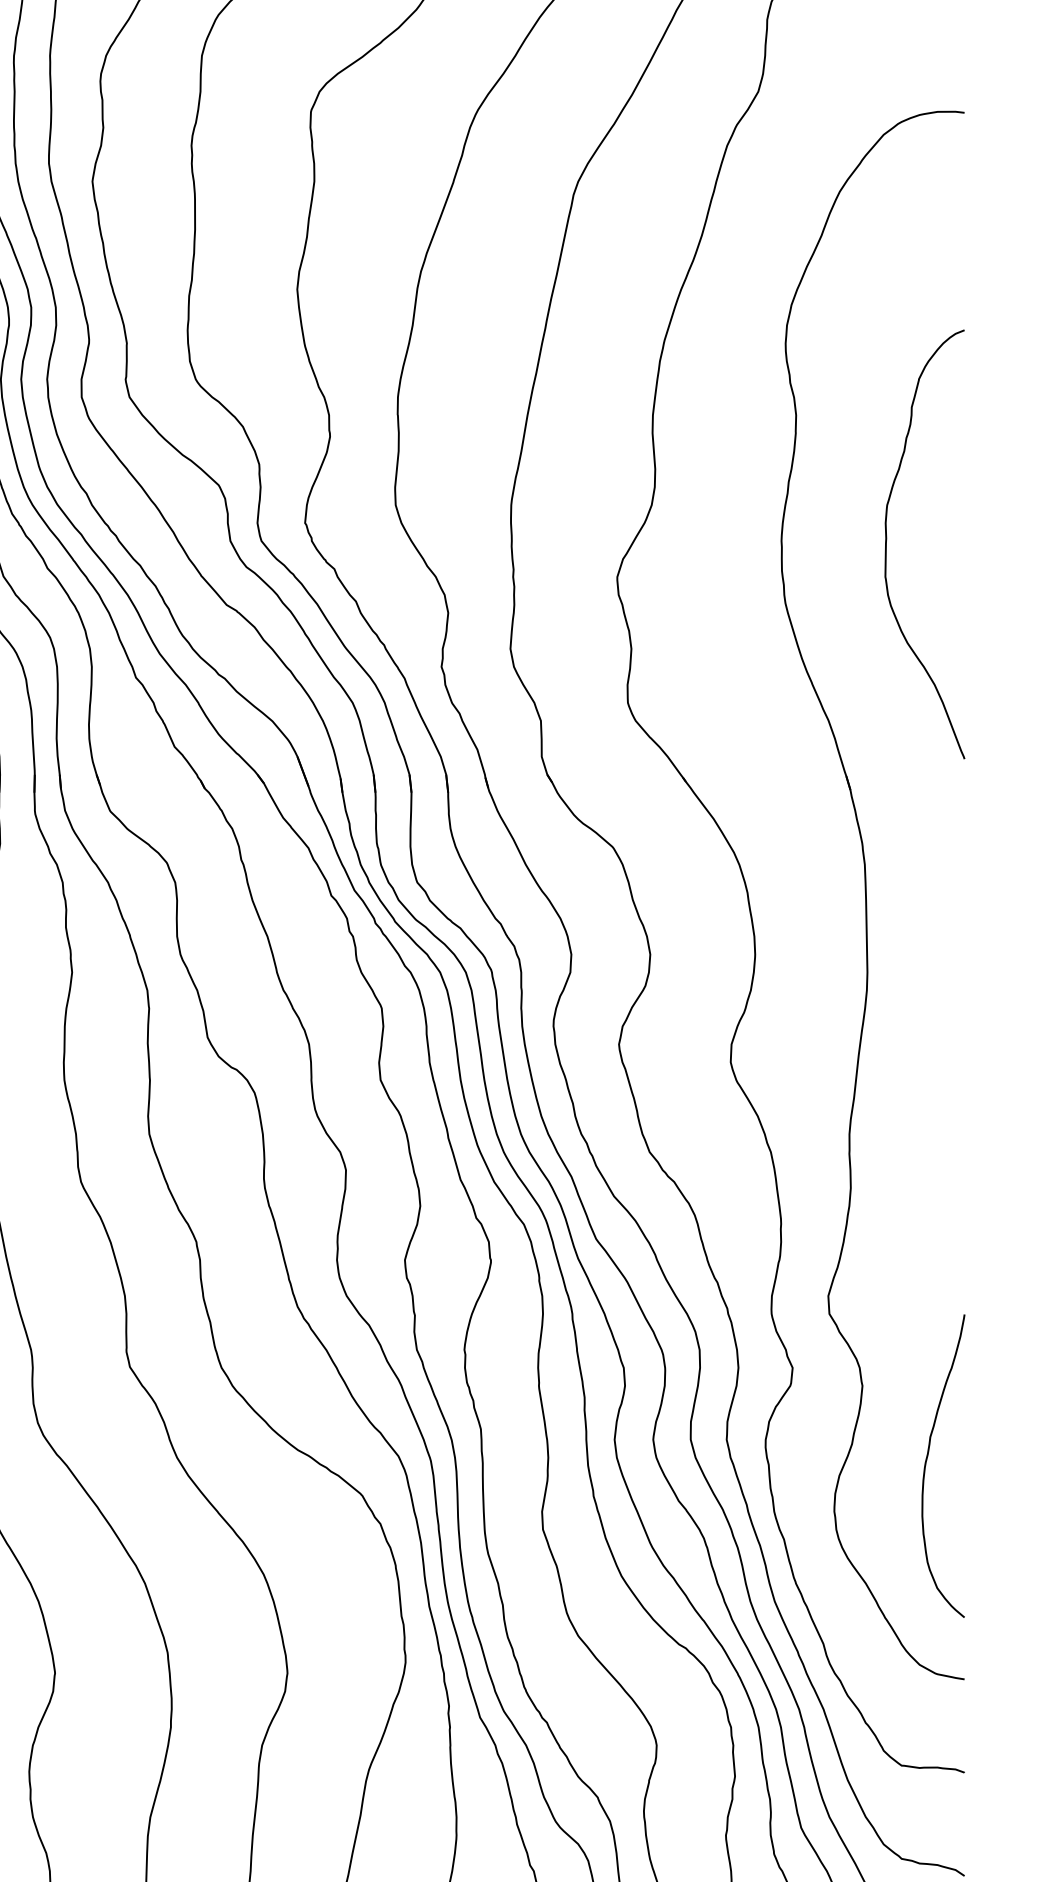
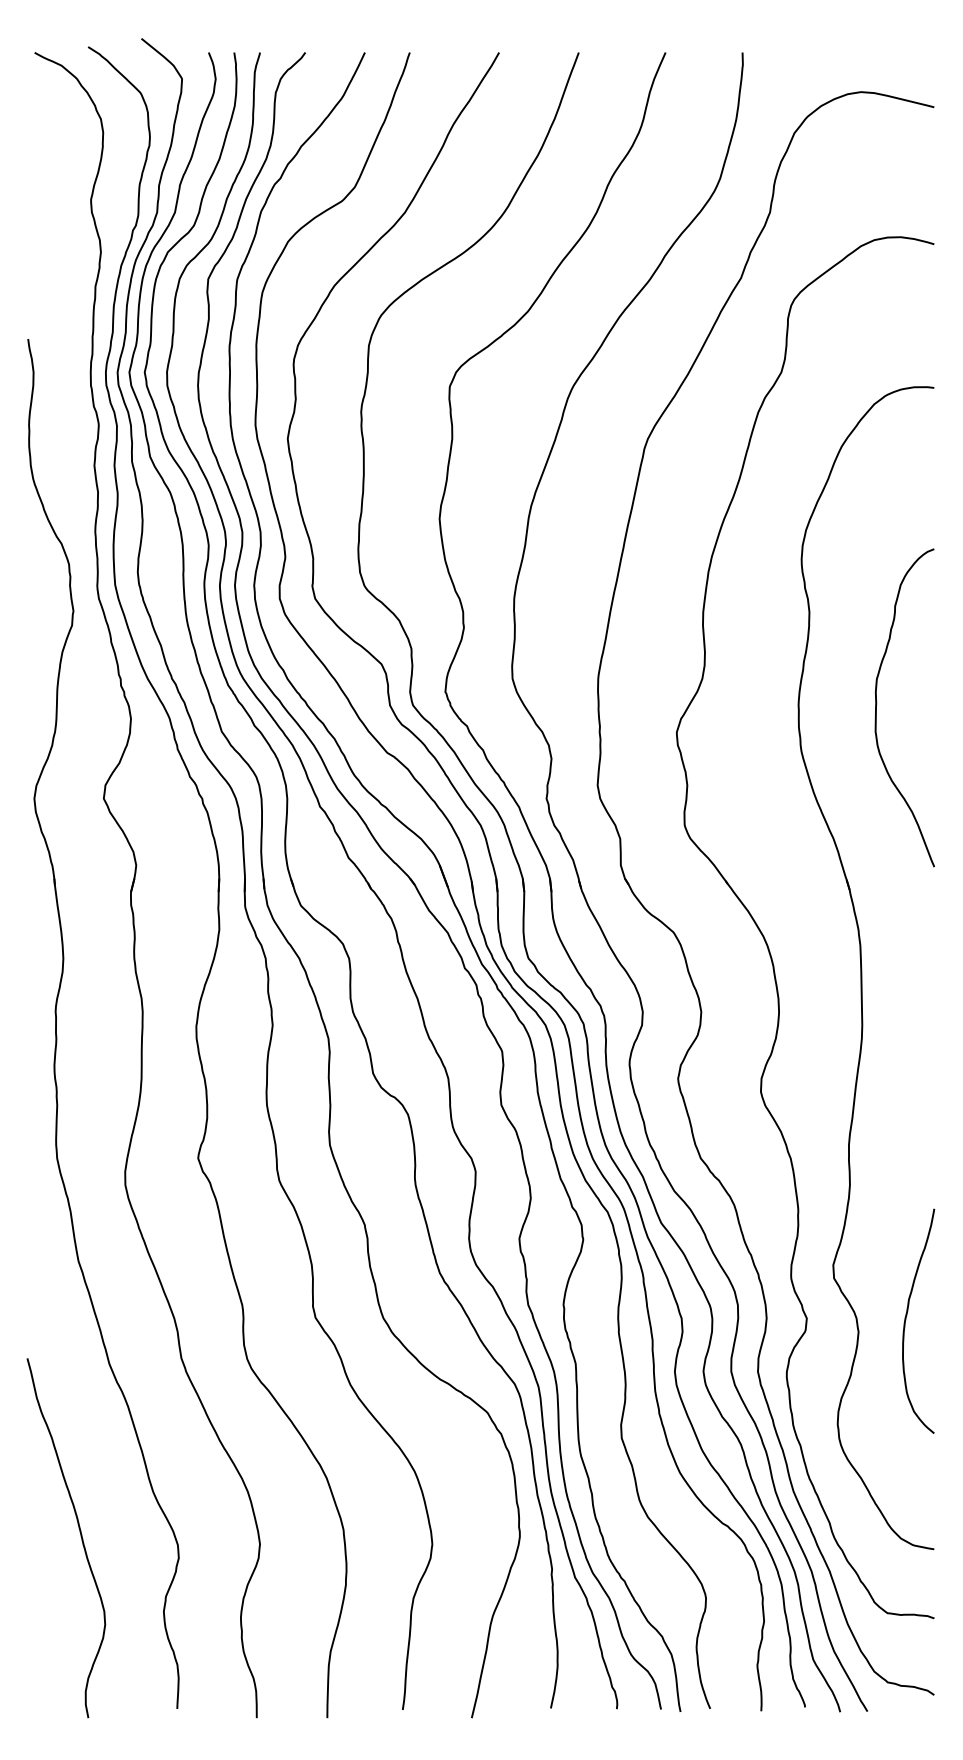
curve: (927, 1465) -> (906, 1320), moved

